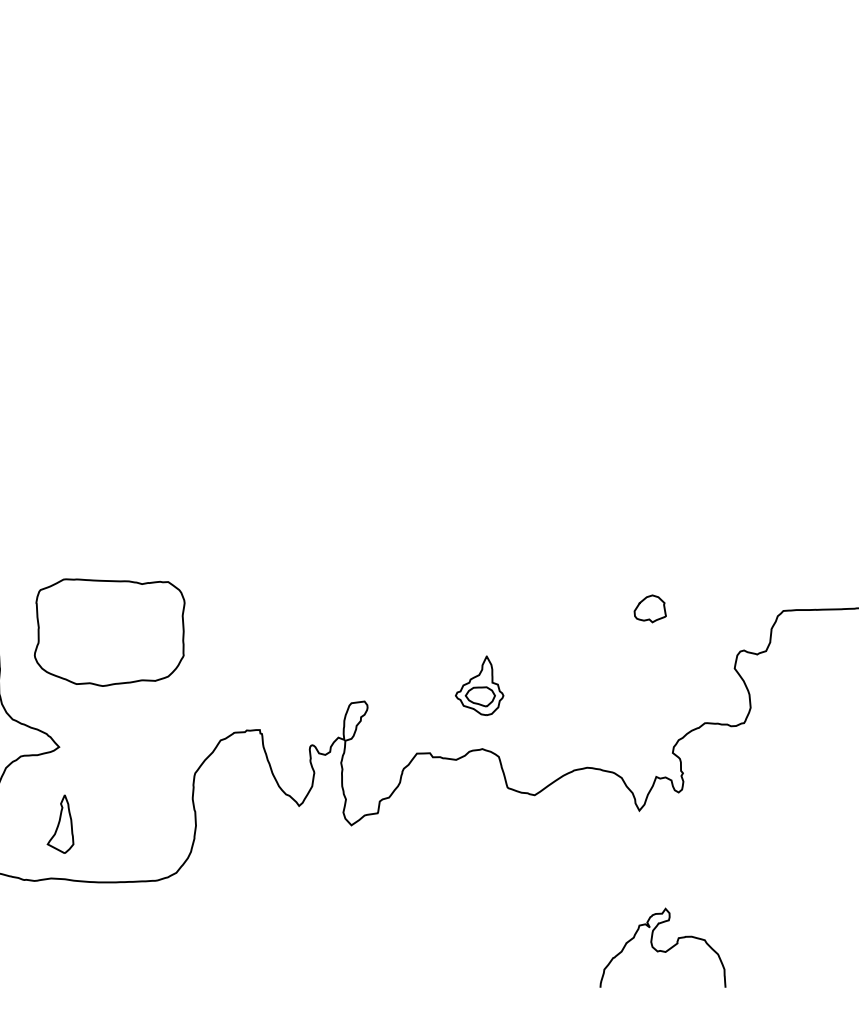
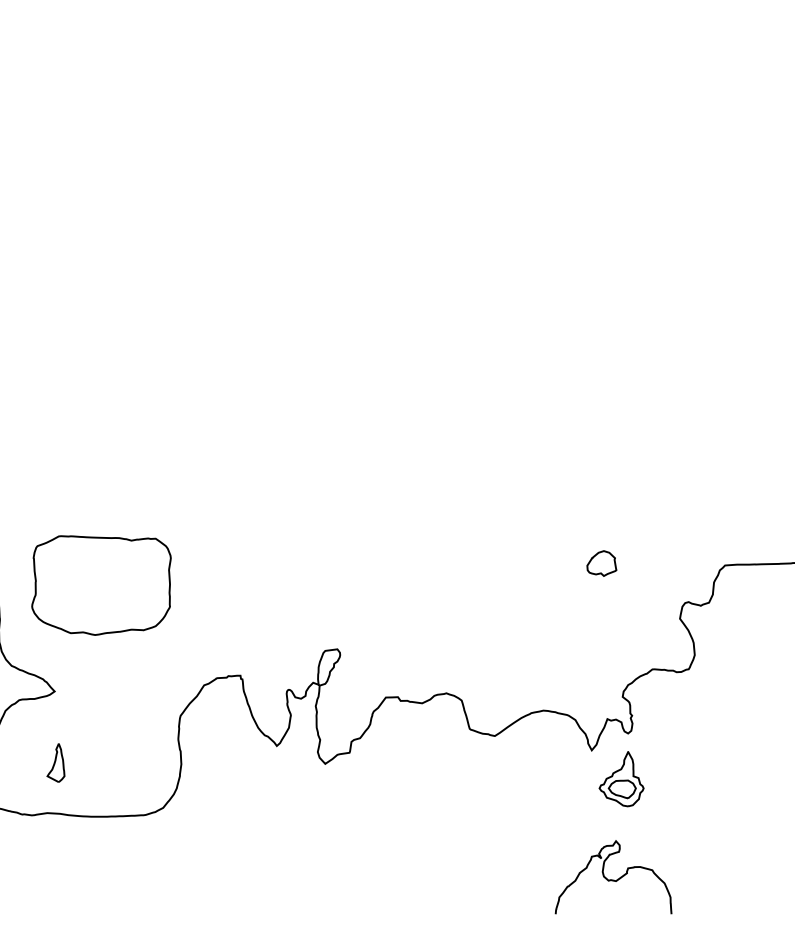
part: (479, 685) -> (621, 778), moved
part: (60, 824) -> (55, 763), size x0.71

